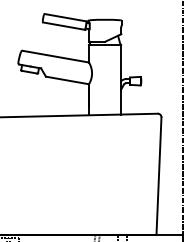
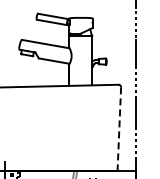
line: (159, 176) -> (119, 129), solid -> dashed

